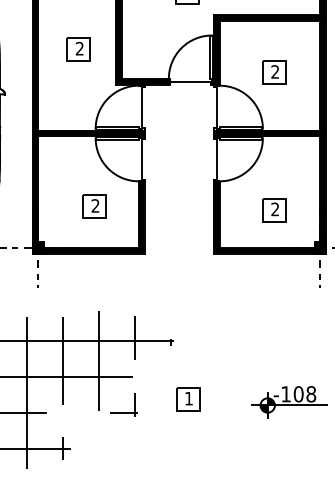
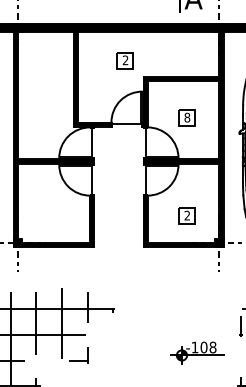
part: (79, 49) -> (47, 101), removed
text: (275, 71) -> (187, 117), 2 -> 8
part: (94, 206) -> (58, 213), removed
part: (187, 398) -> (124, 350), removed

